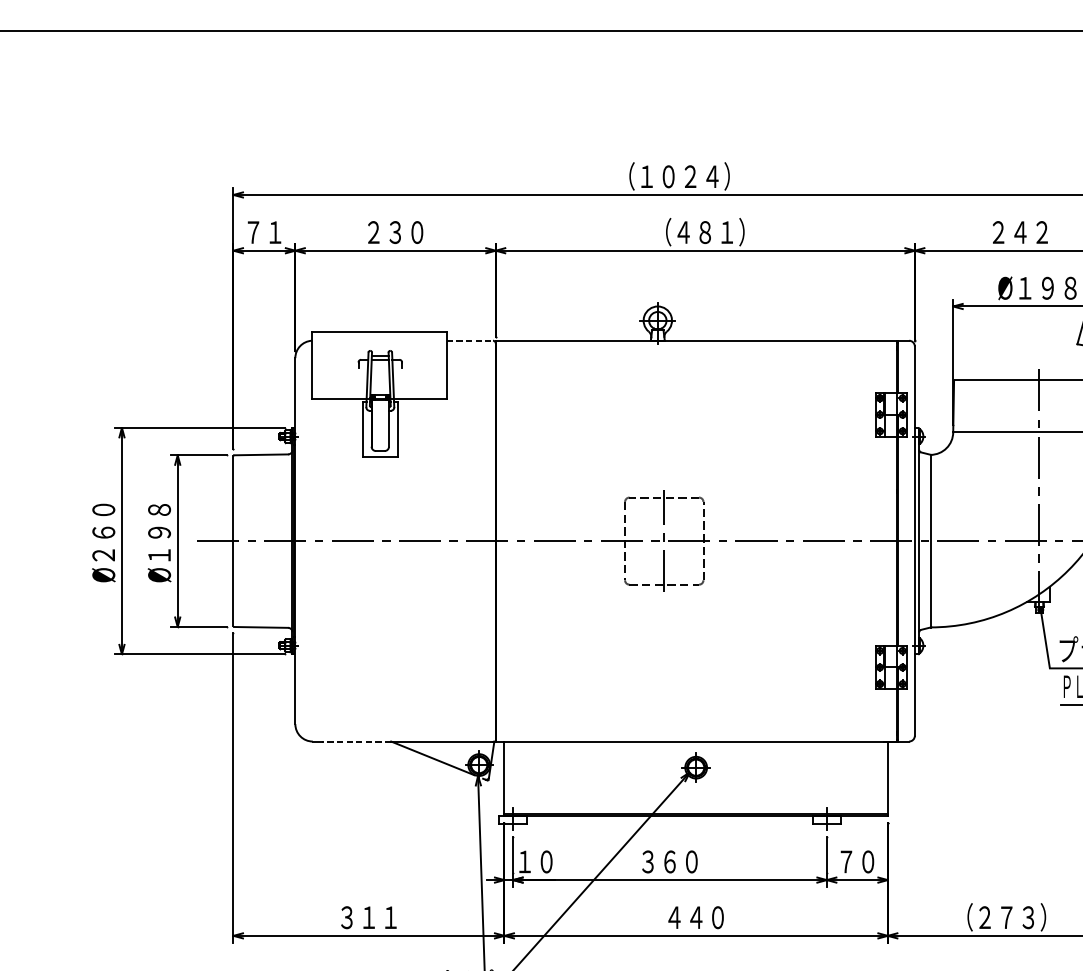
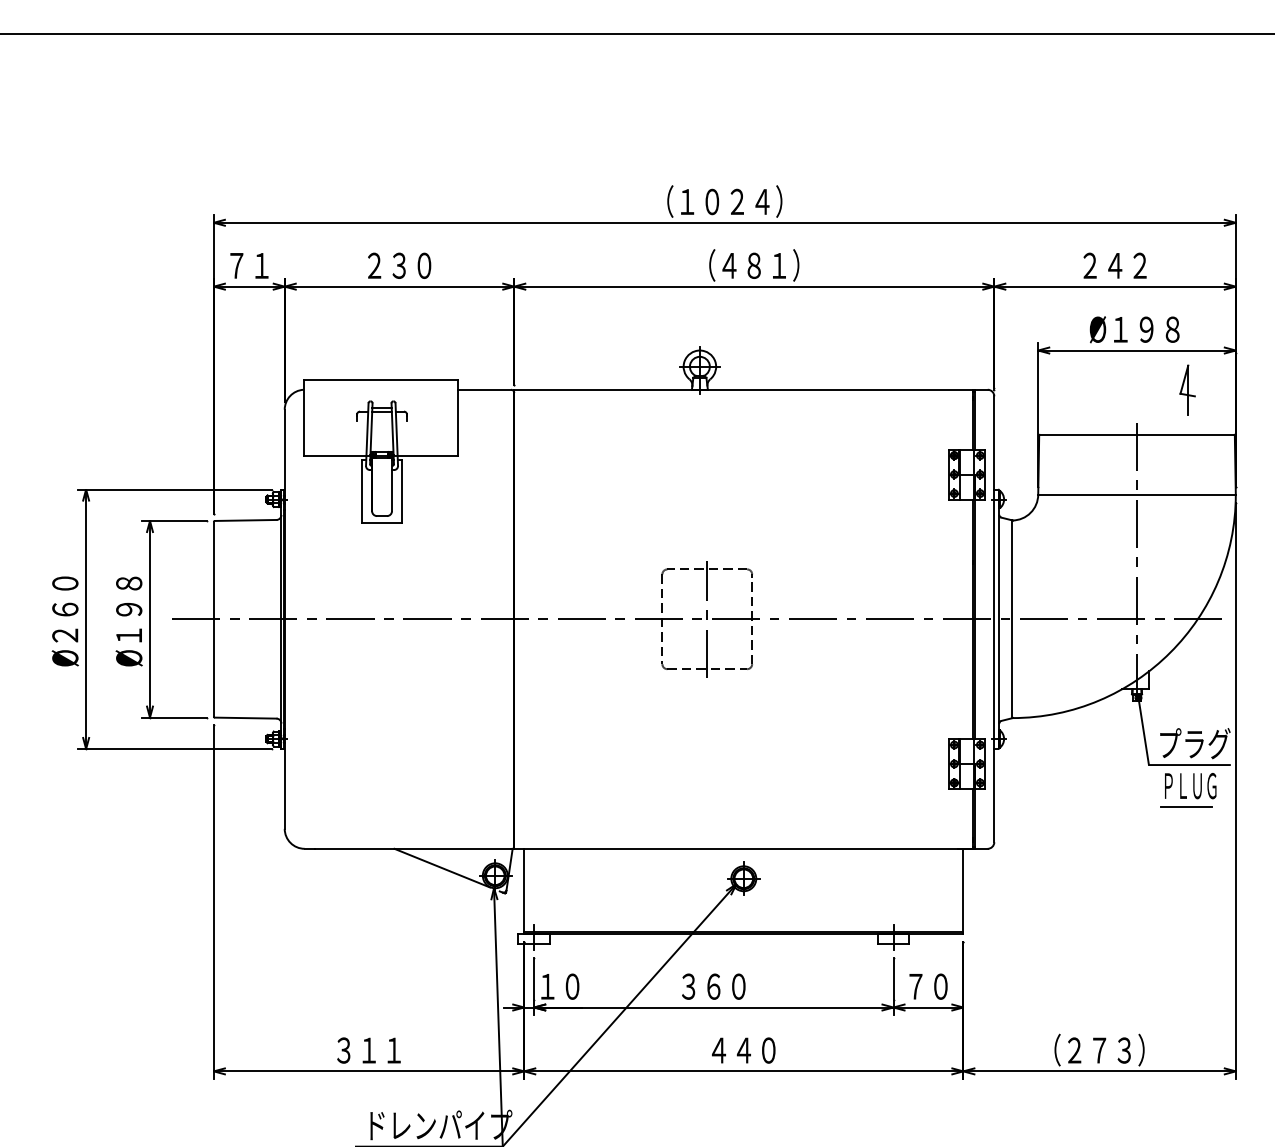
line: (470, 340) -> (485, 389), dashed -> solid
line: (356, 741) -> (354, 848), dashed -> solid

